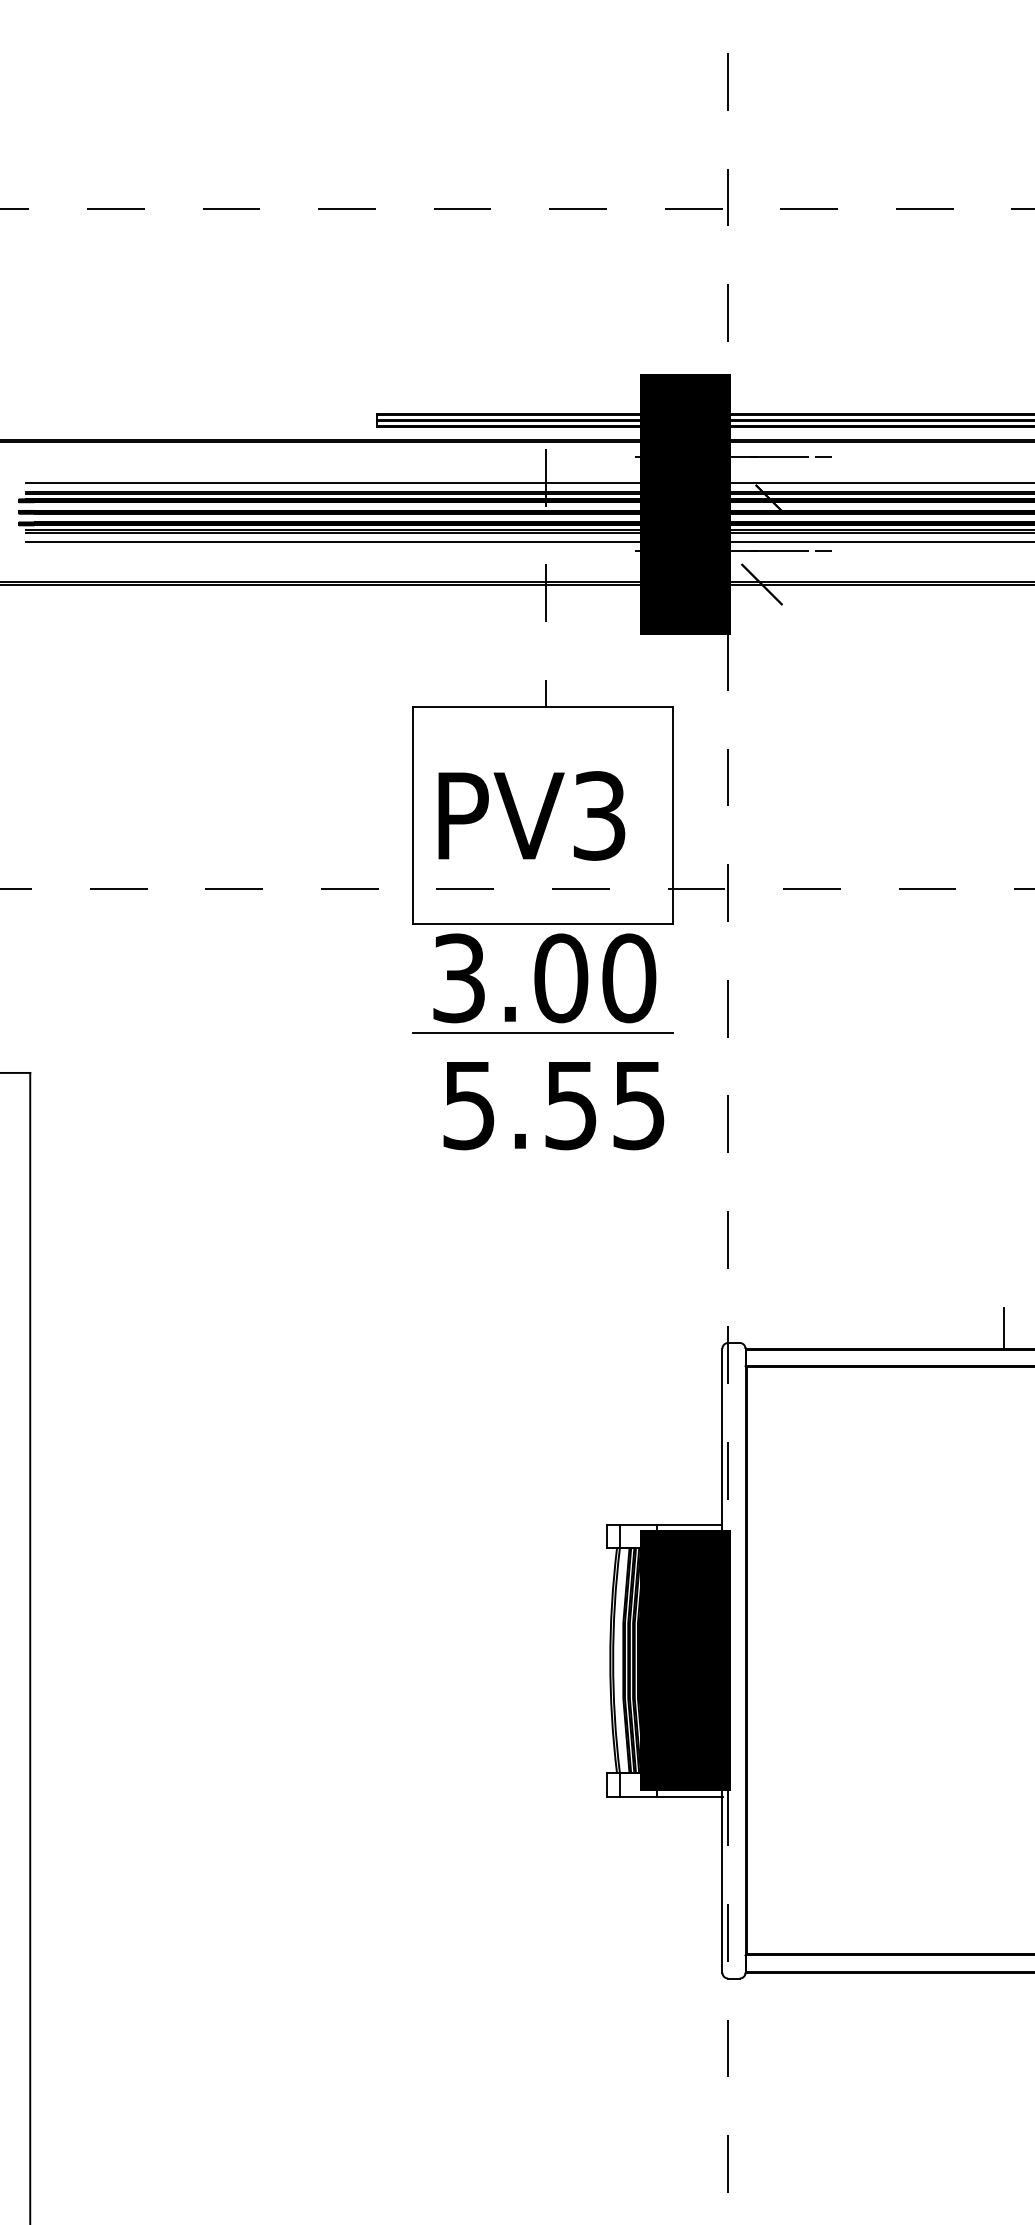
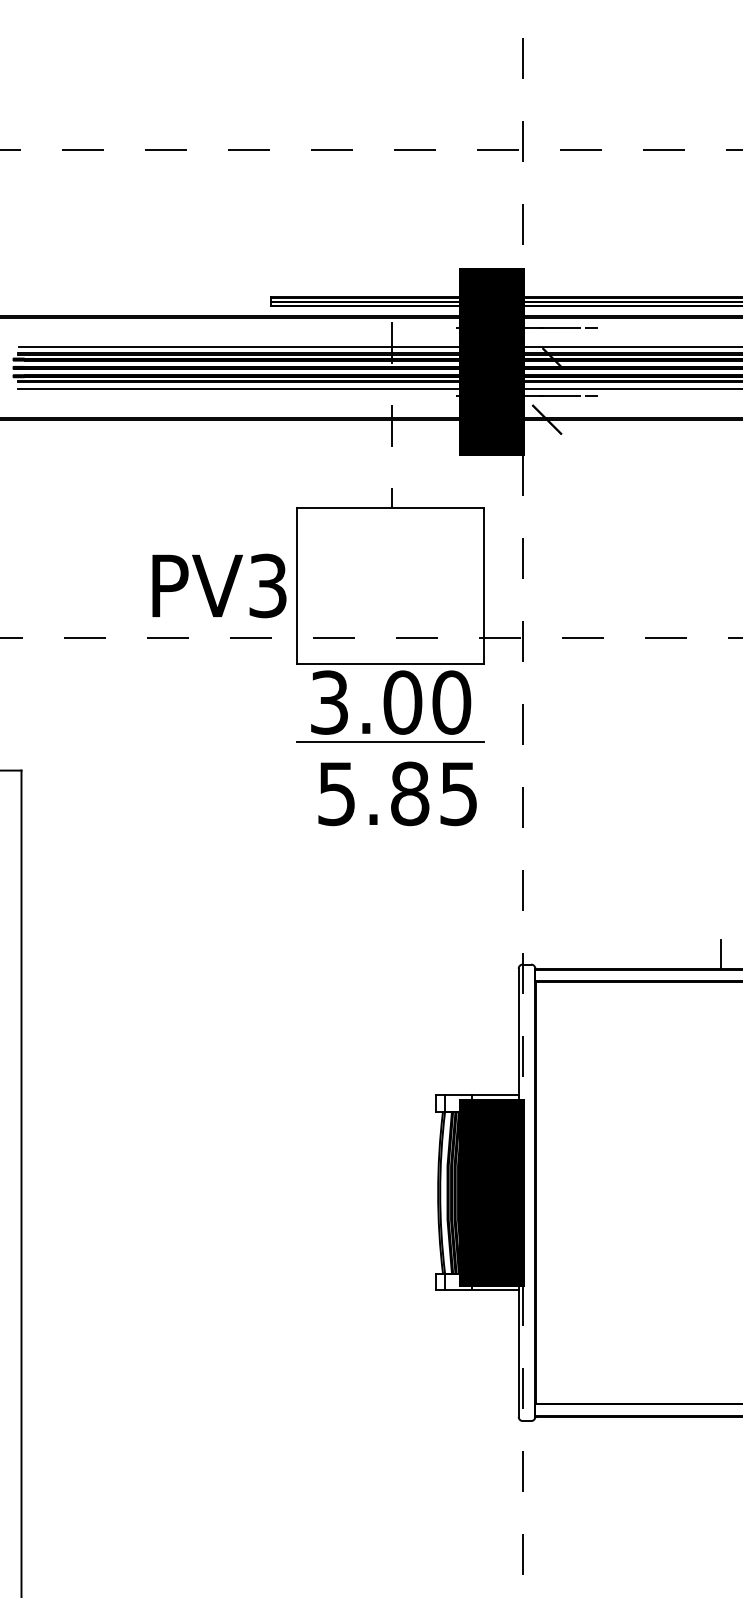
text: (531, 815) -> (219, 585), moved
text: (571, 1105) -> (410, 793), 5.55 -> 5.85

